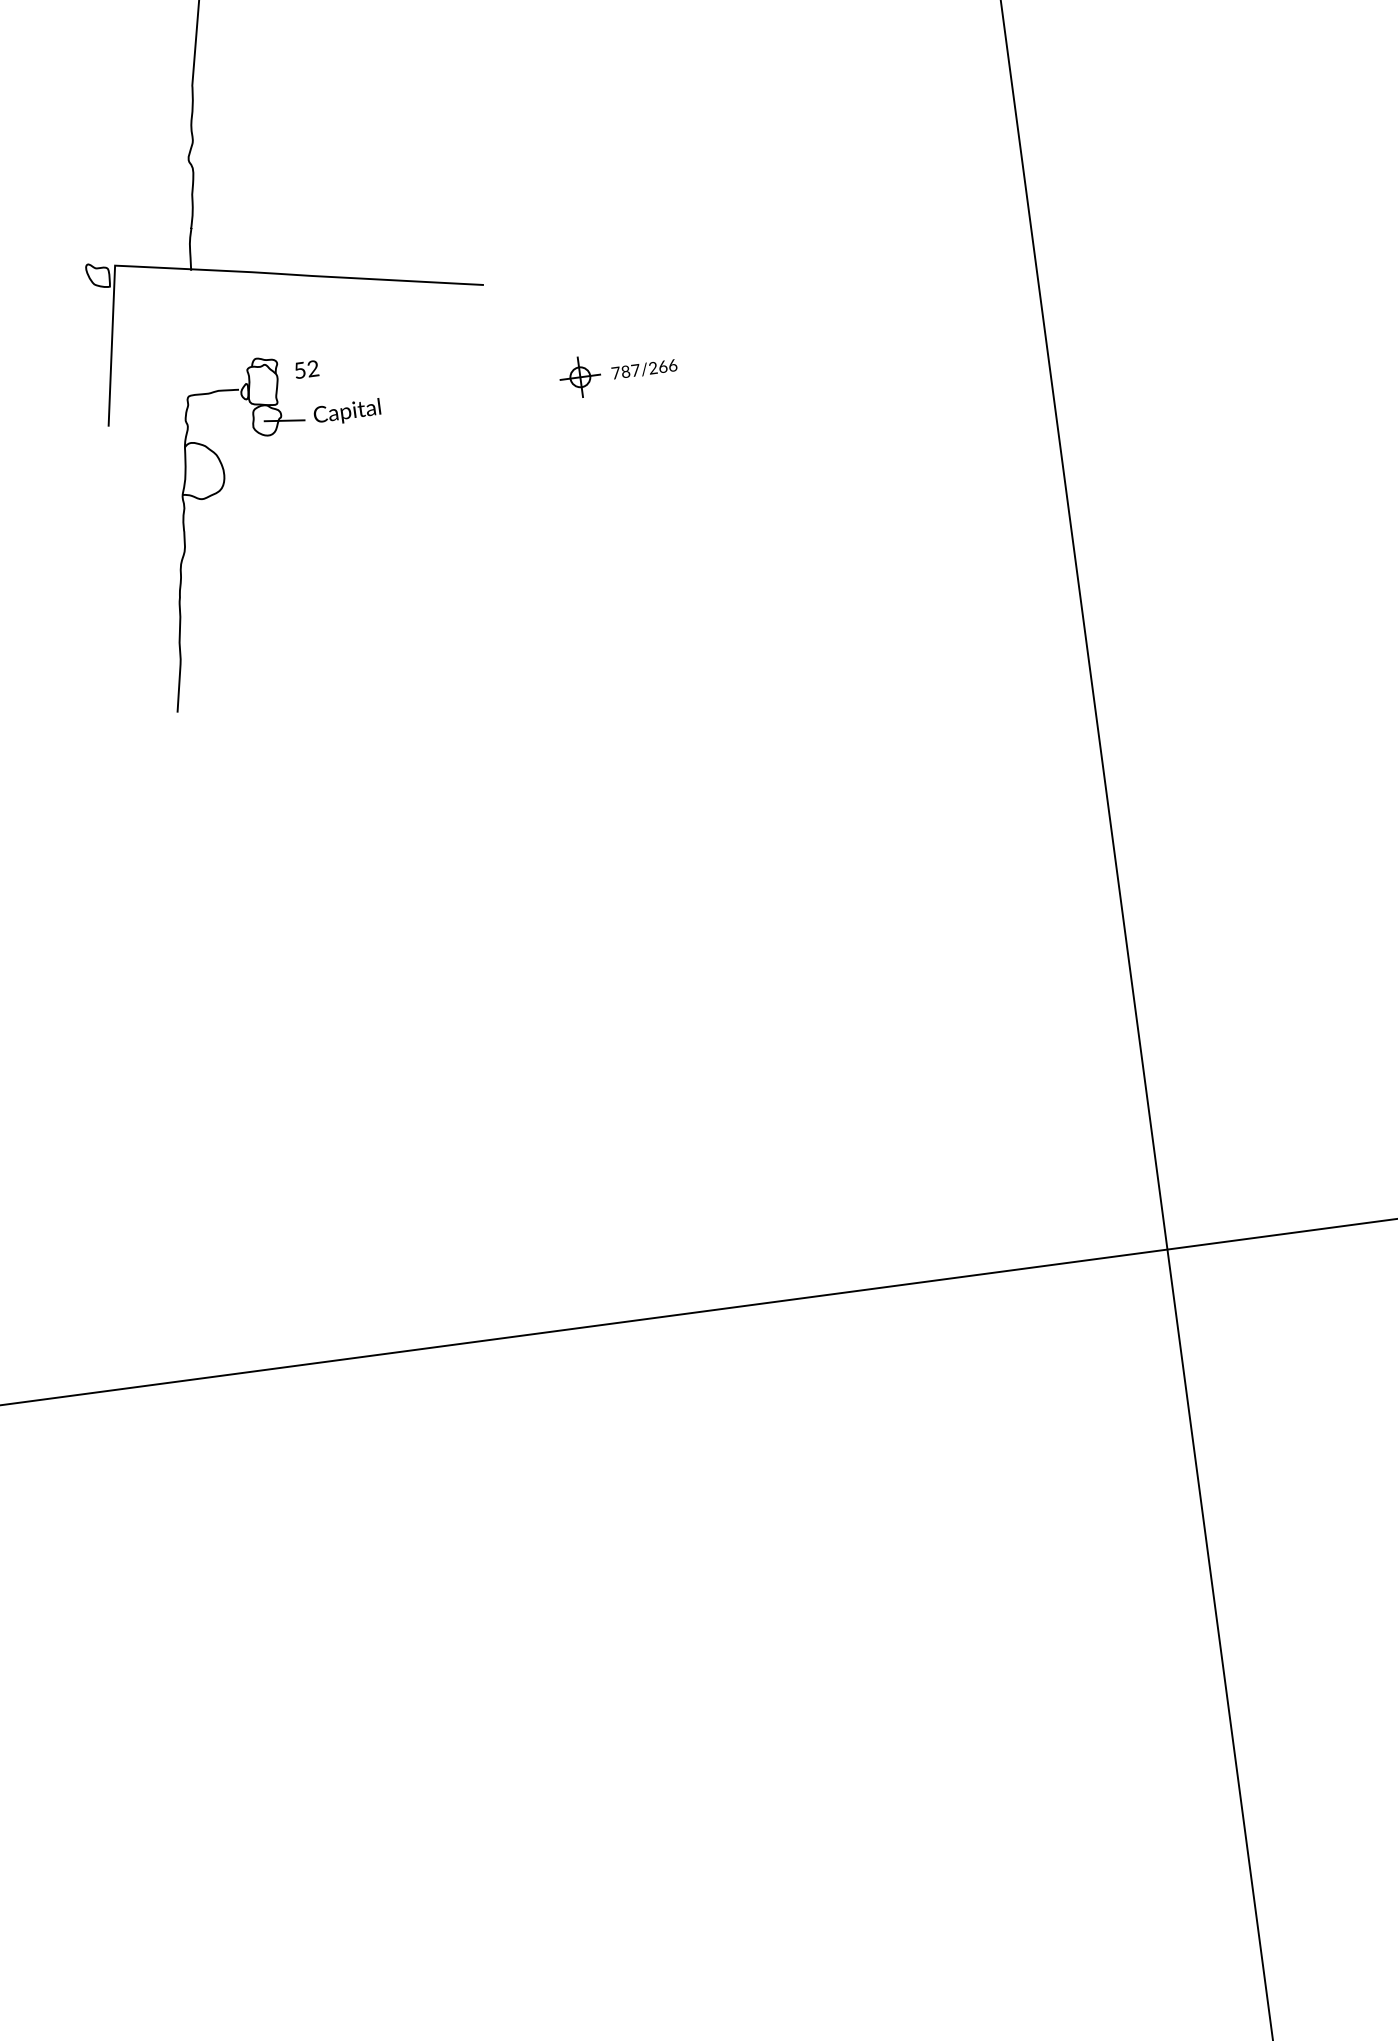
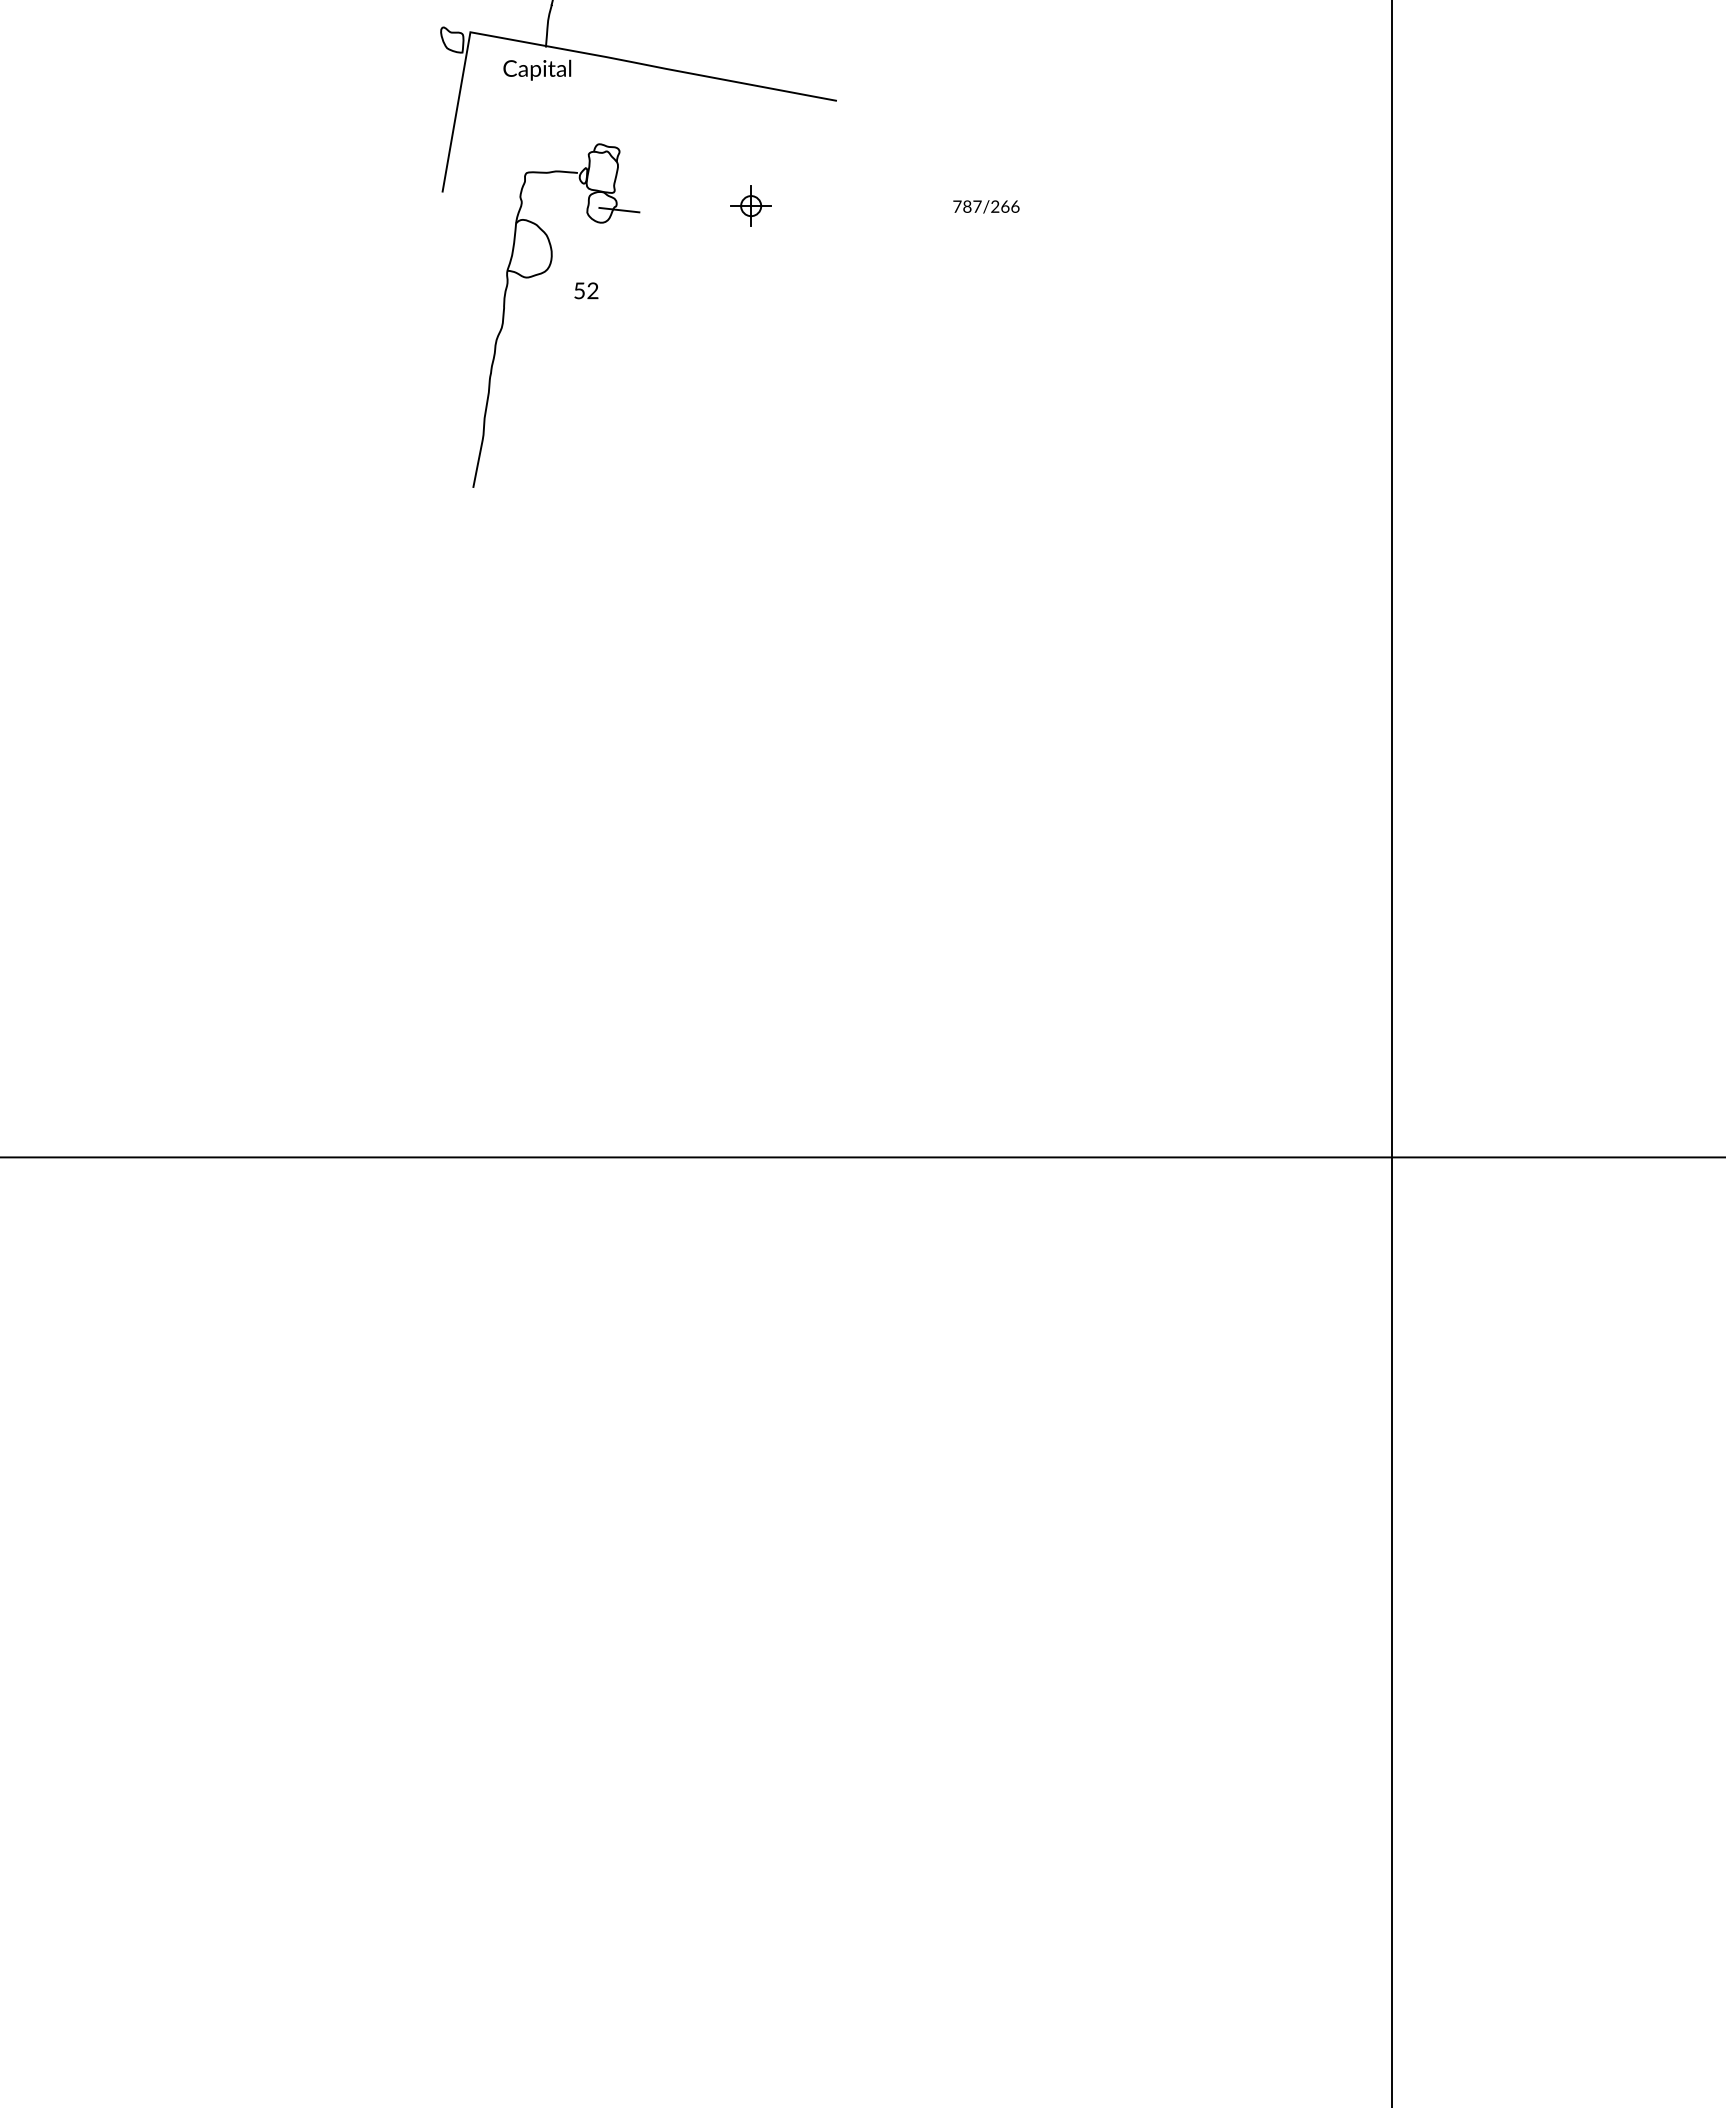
text: (306, 369) -> (586, 290), moved
part: (579, 376) -> (750, 205), moved
text: (347, 411) -> (537, 69), moved

